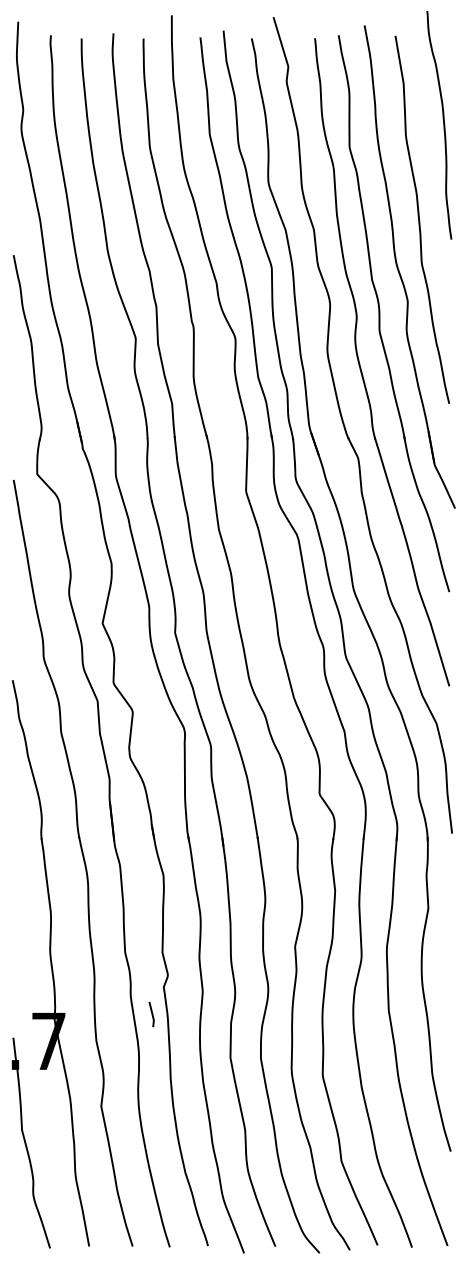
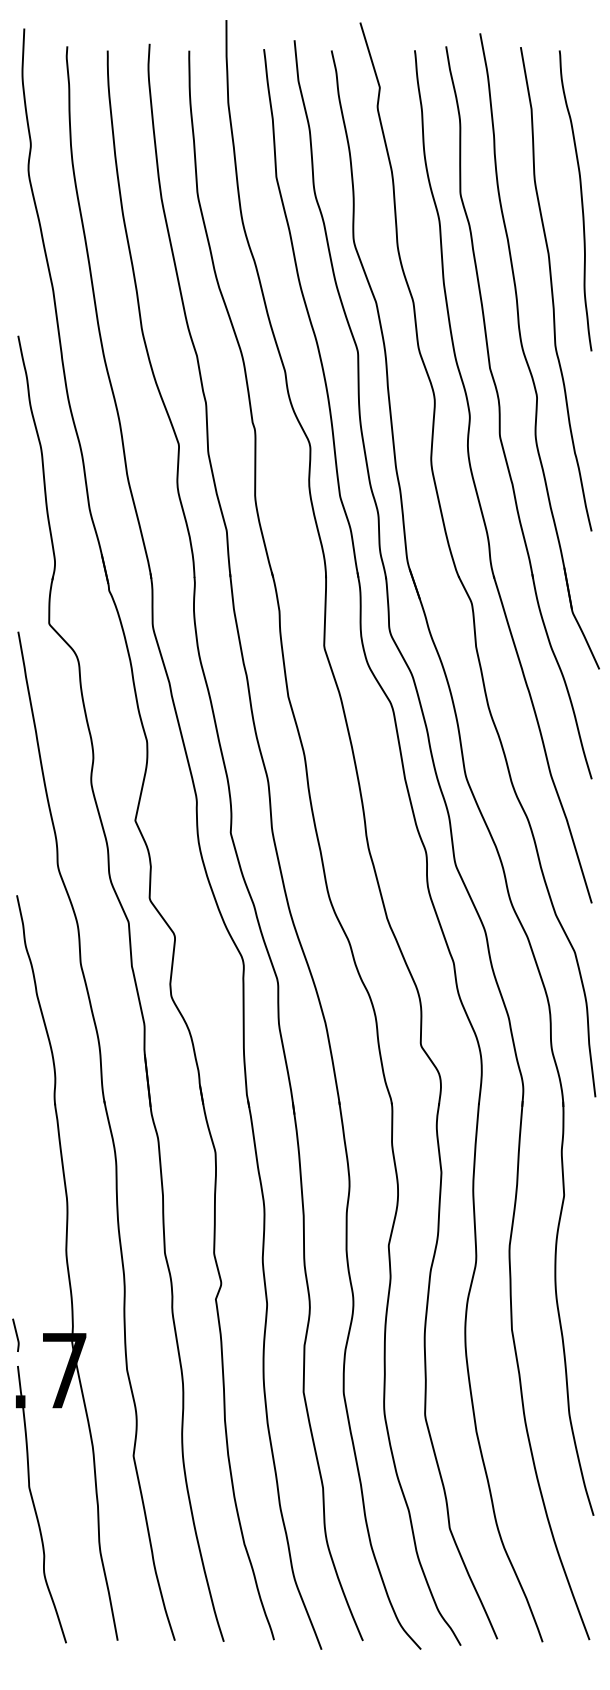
curve: (443, 122) -> (580, 197), moved
curve: (151, 1013) -> (15, 1334), moved

